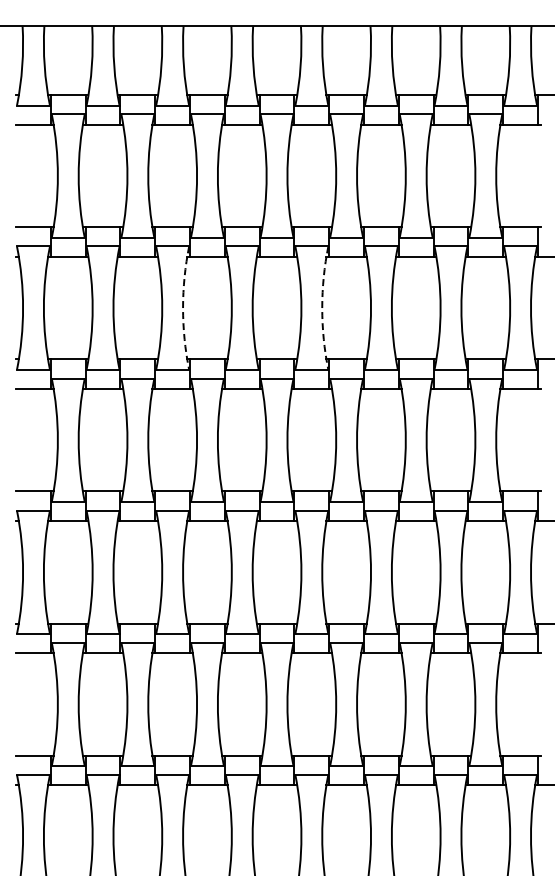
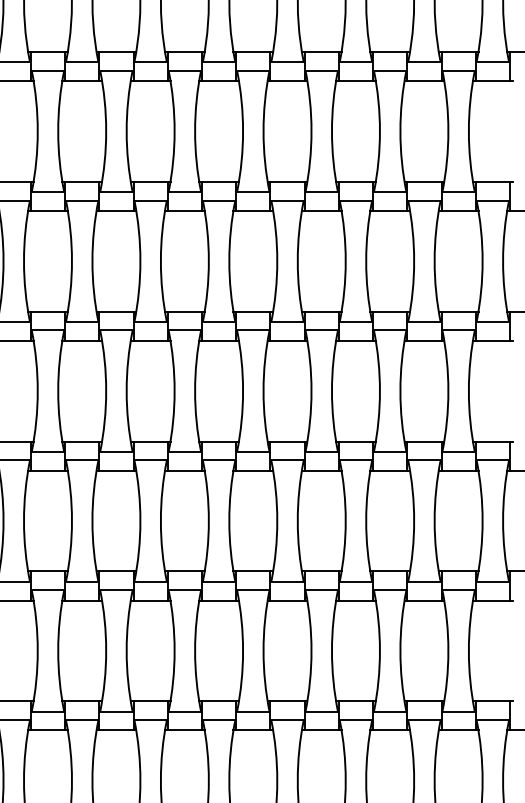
arc: (183, 308) -> (161, 261), dashed -> solid
arc: (322, 308) -> (298, 261), dashed -> solid

